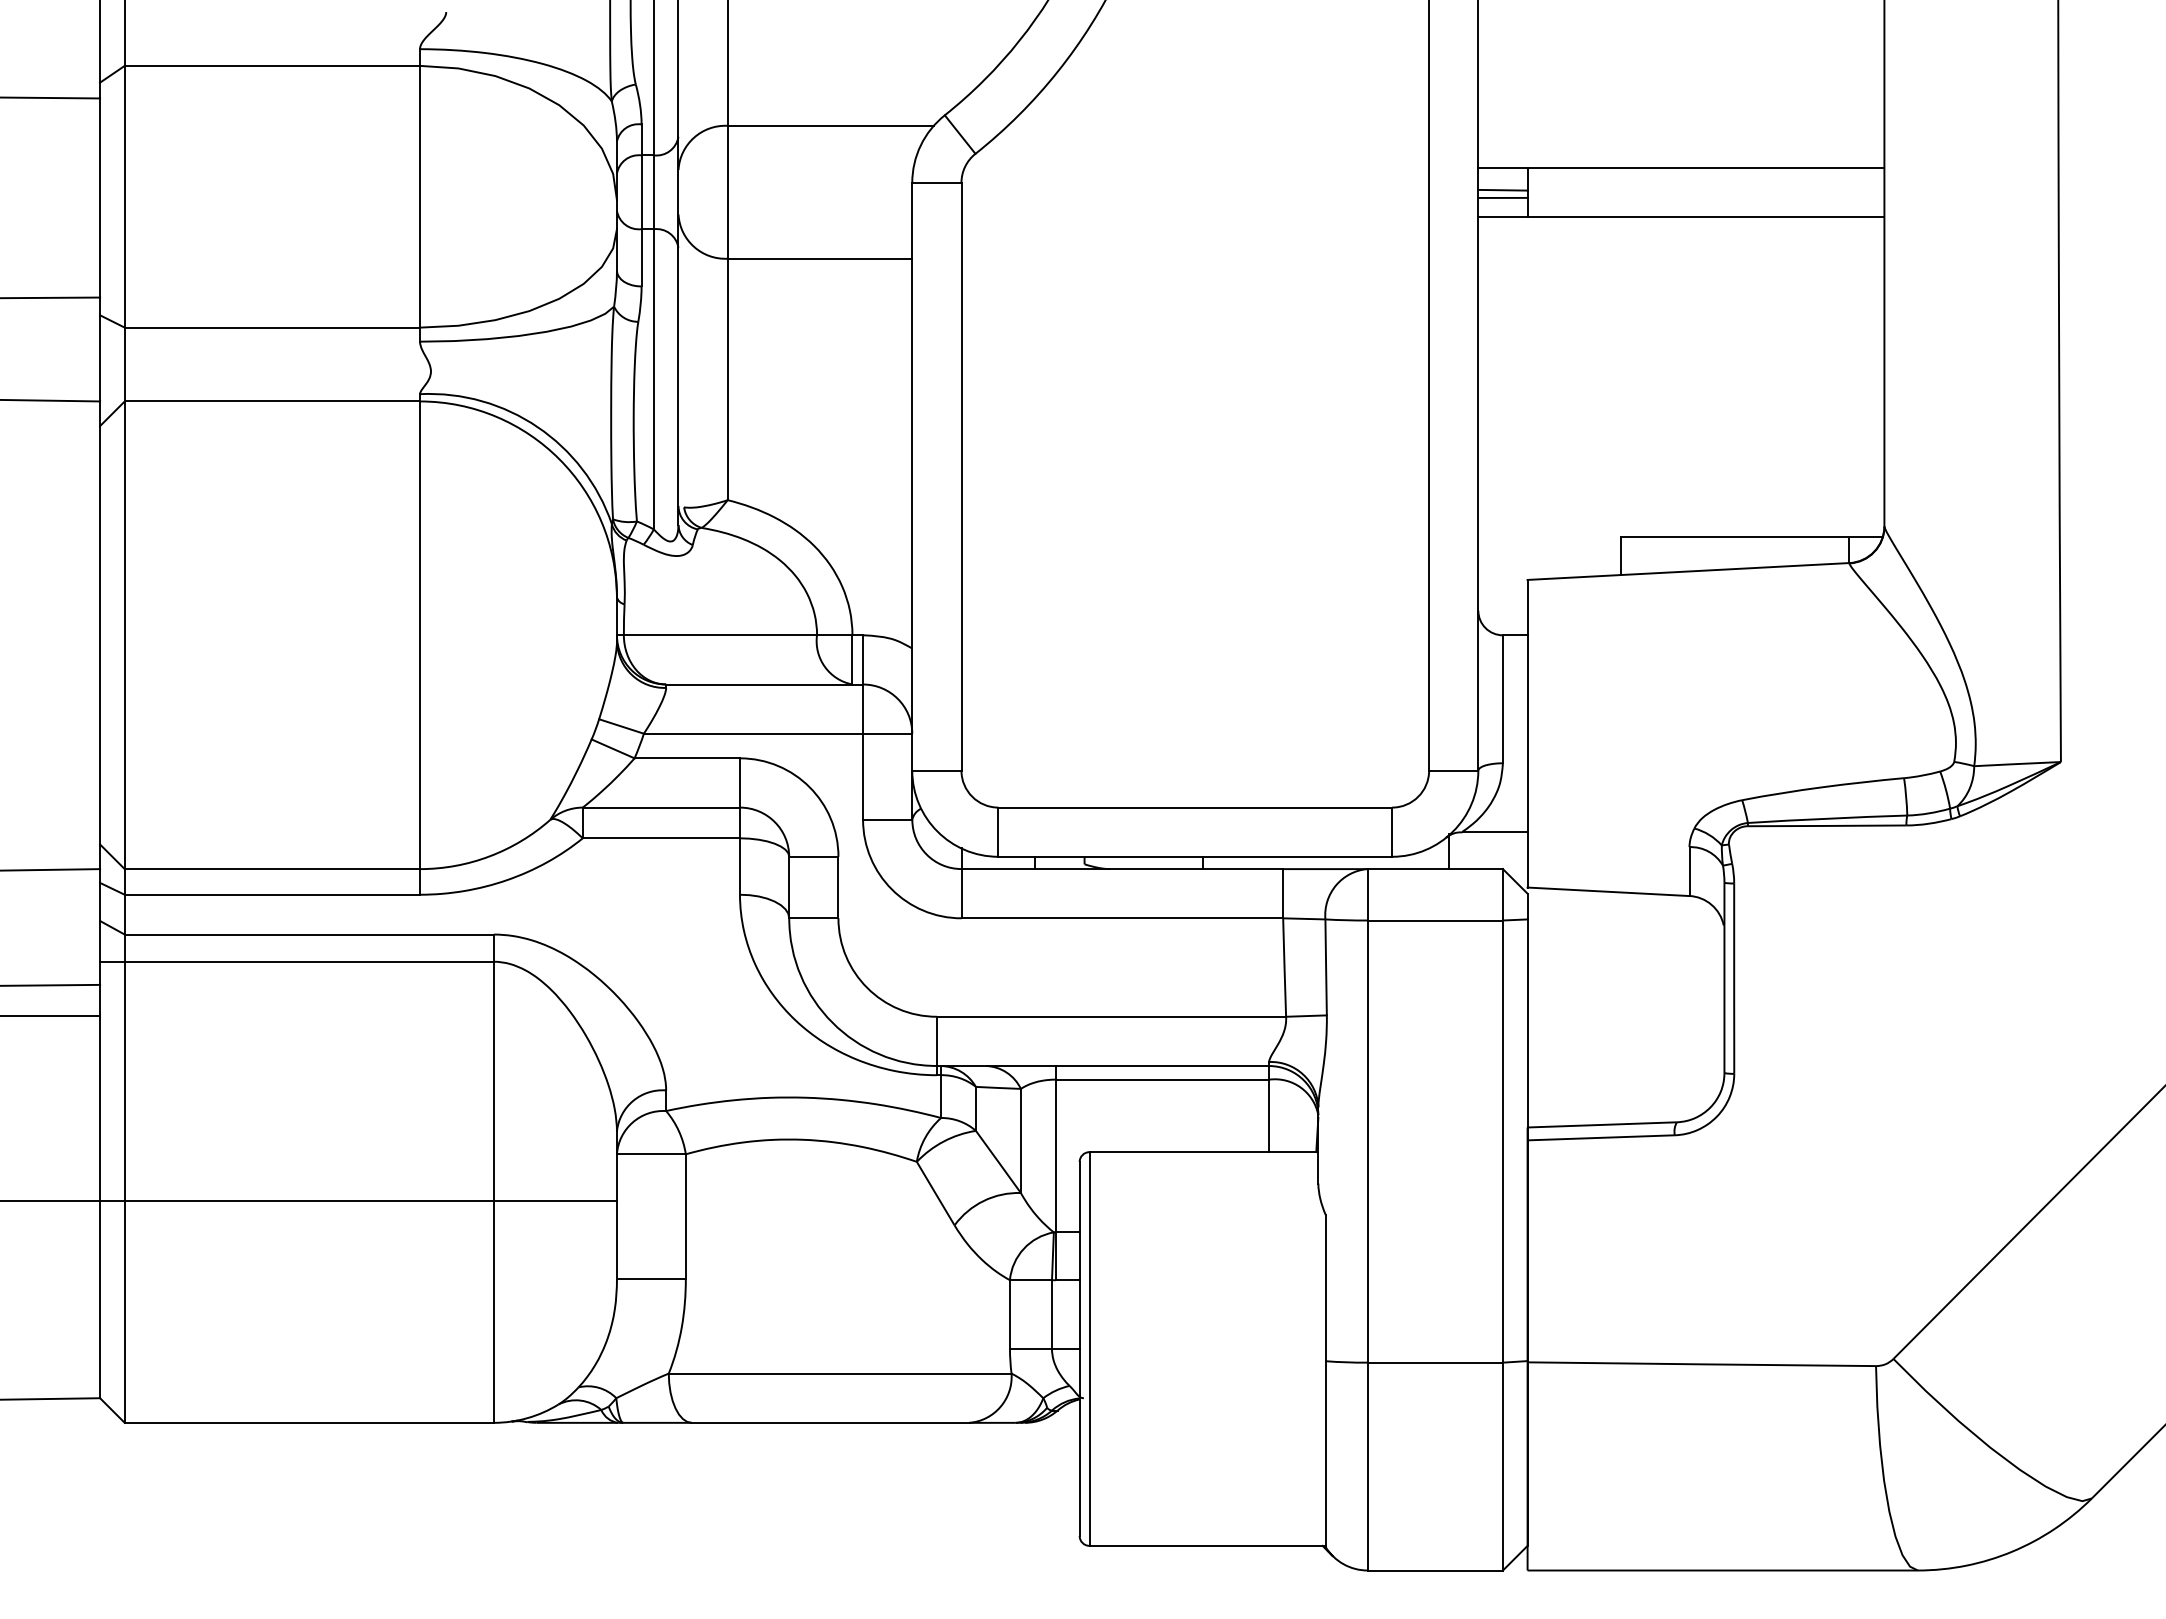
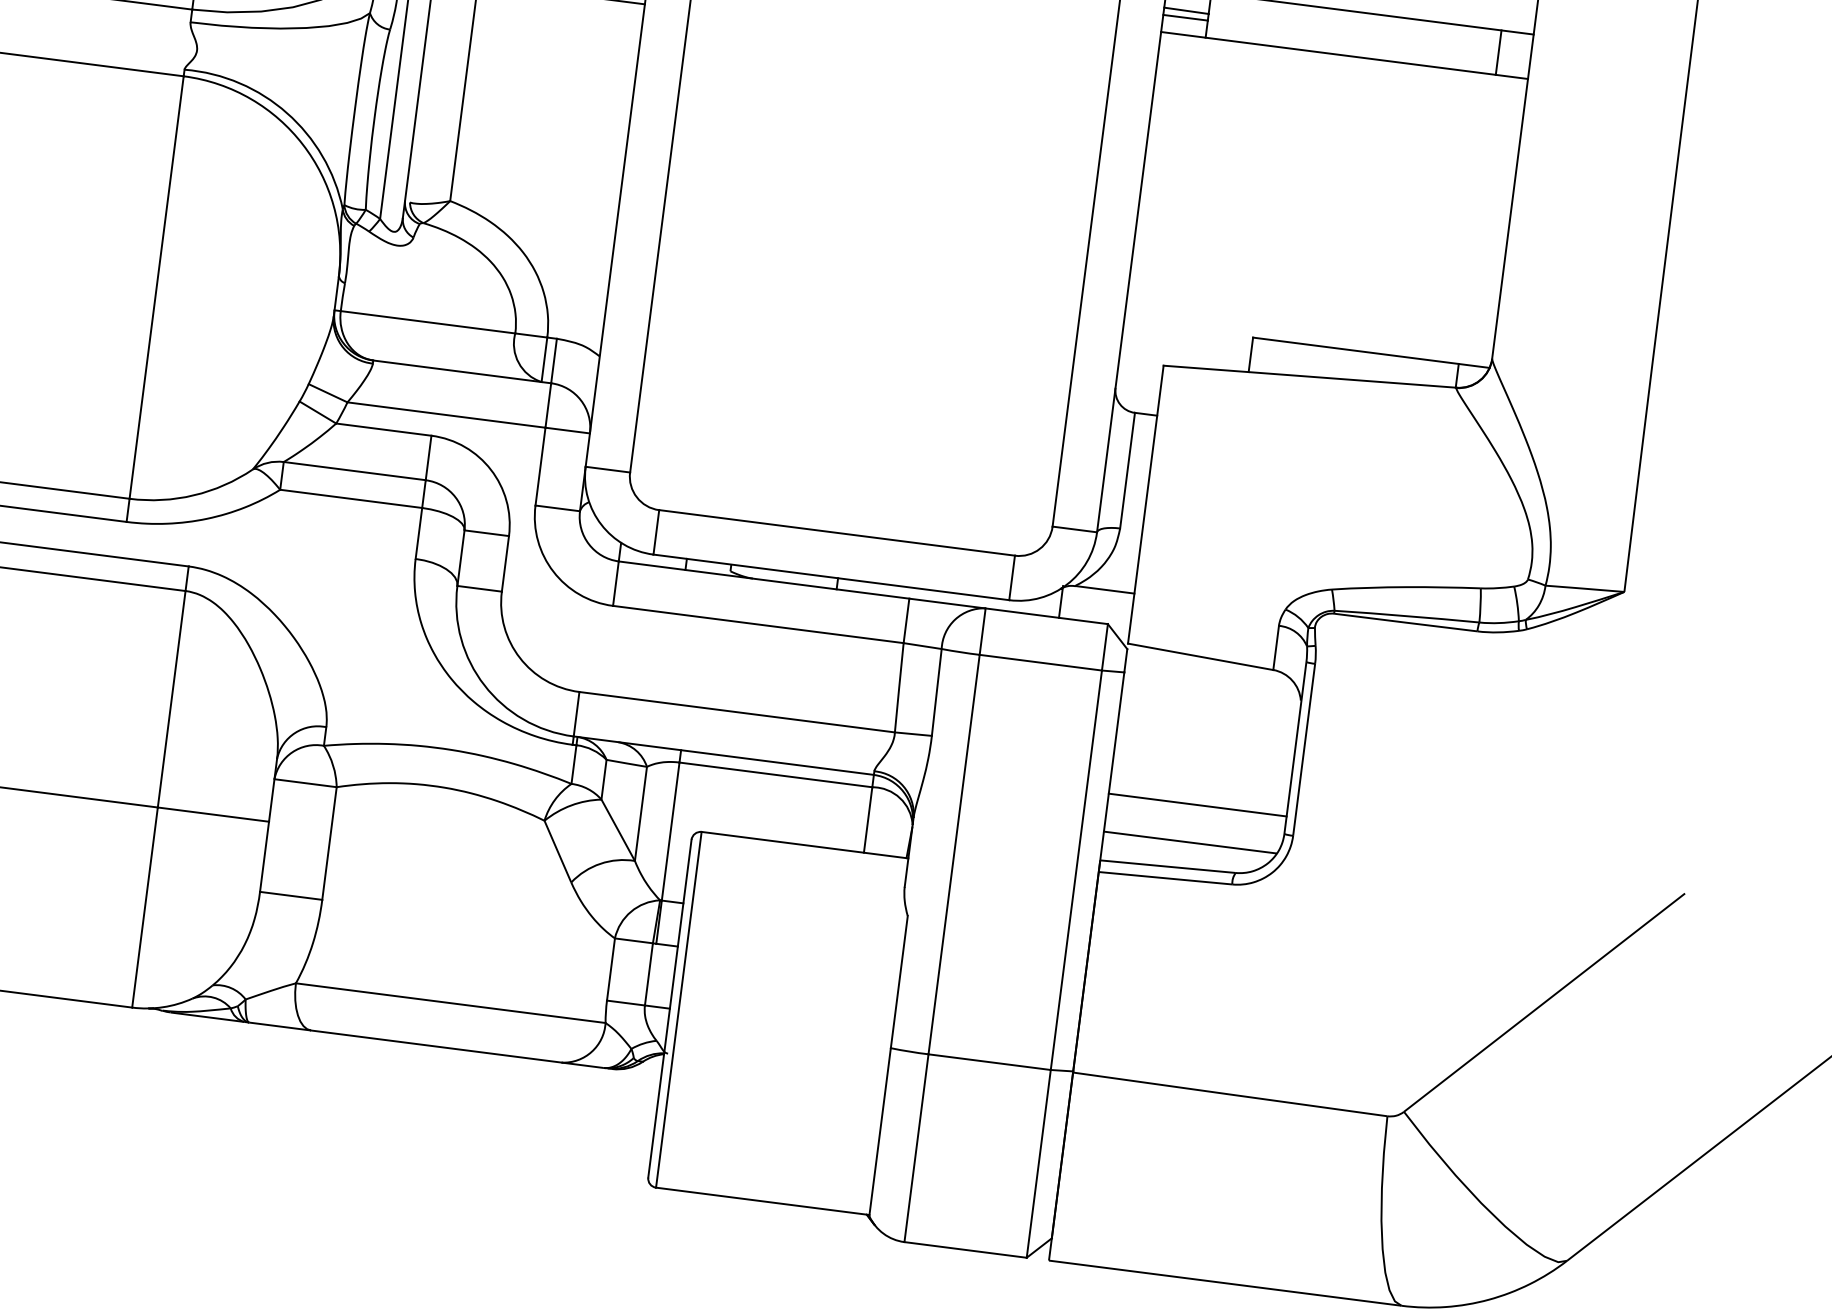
line: (1848, 191) -> (1498, 51), added
line: (1625, 1053) -> (1197, 804), added
line: (1622, 1095) -> (1189, 842), added

